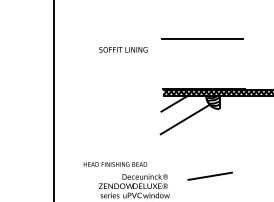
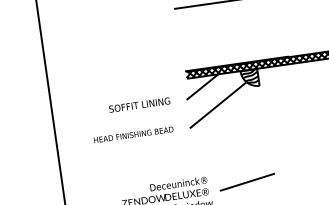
text: (123, 49) -> (139, 104), moved
text: (115, 164) -> (133, 134), moved
line: (209, 175) -> (246, 181), moved

